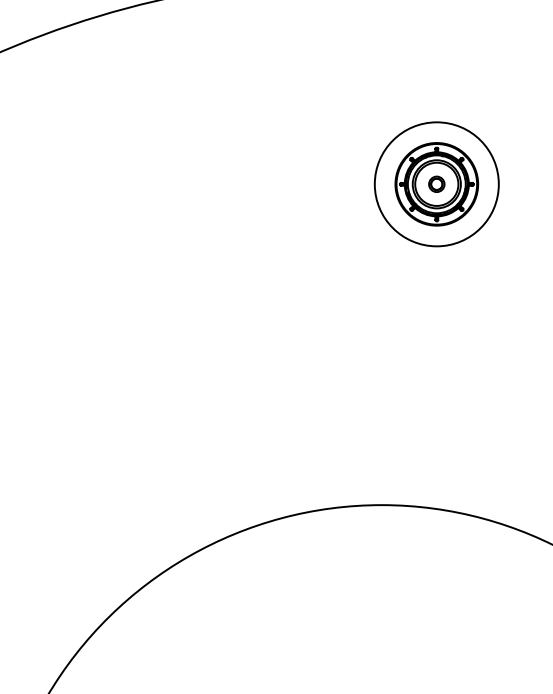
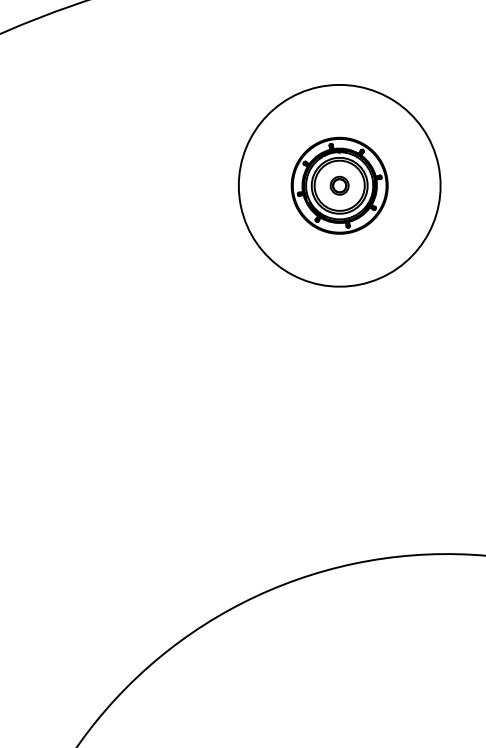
circle: (436, 184) -> (339, 186), size x1.4

